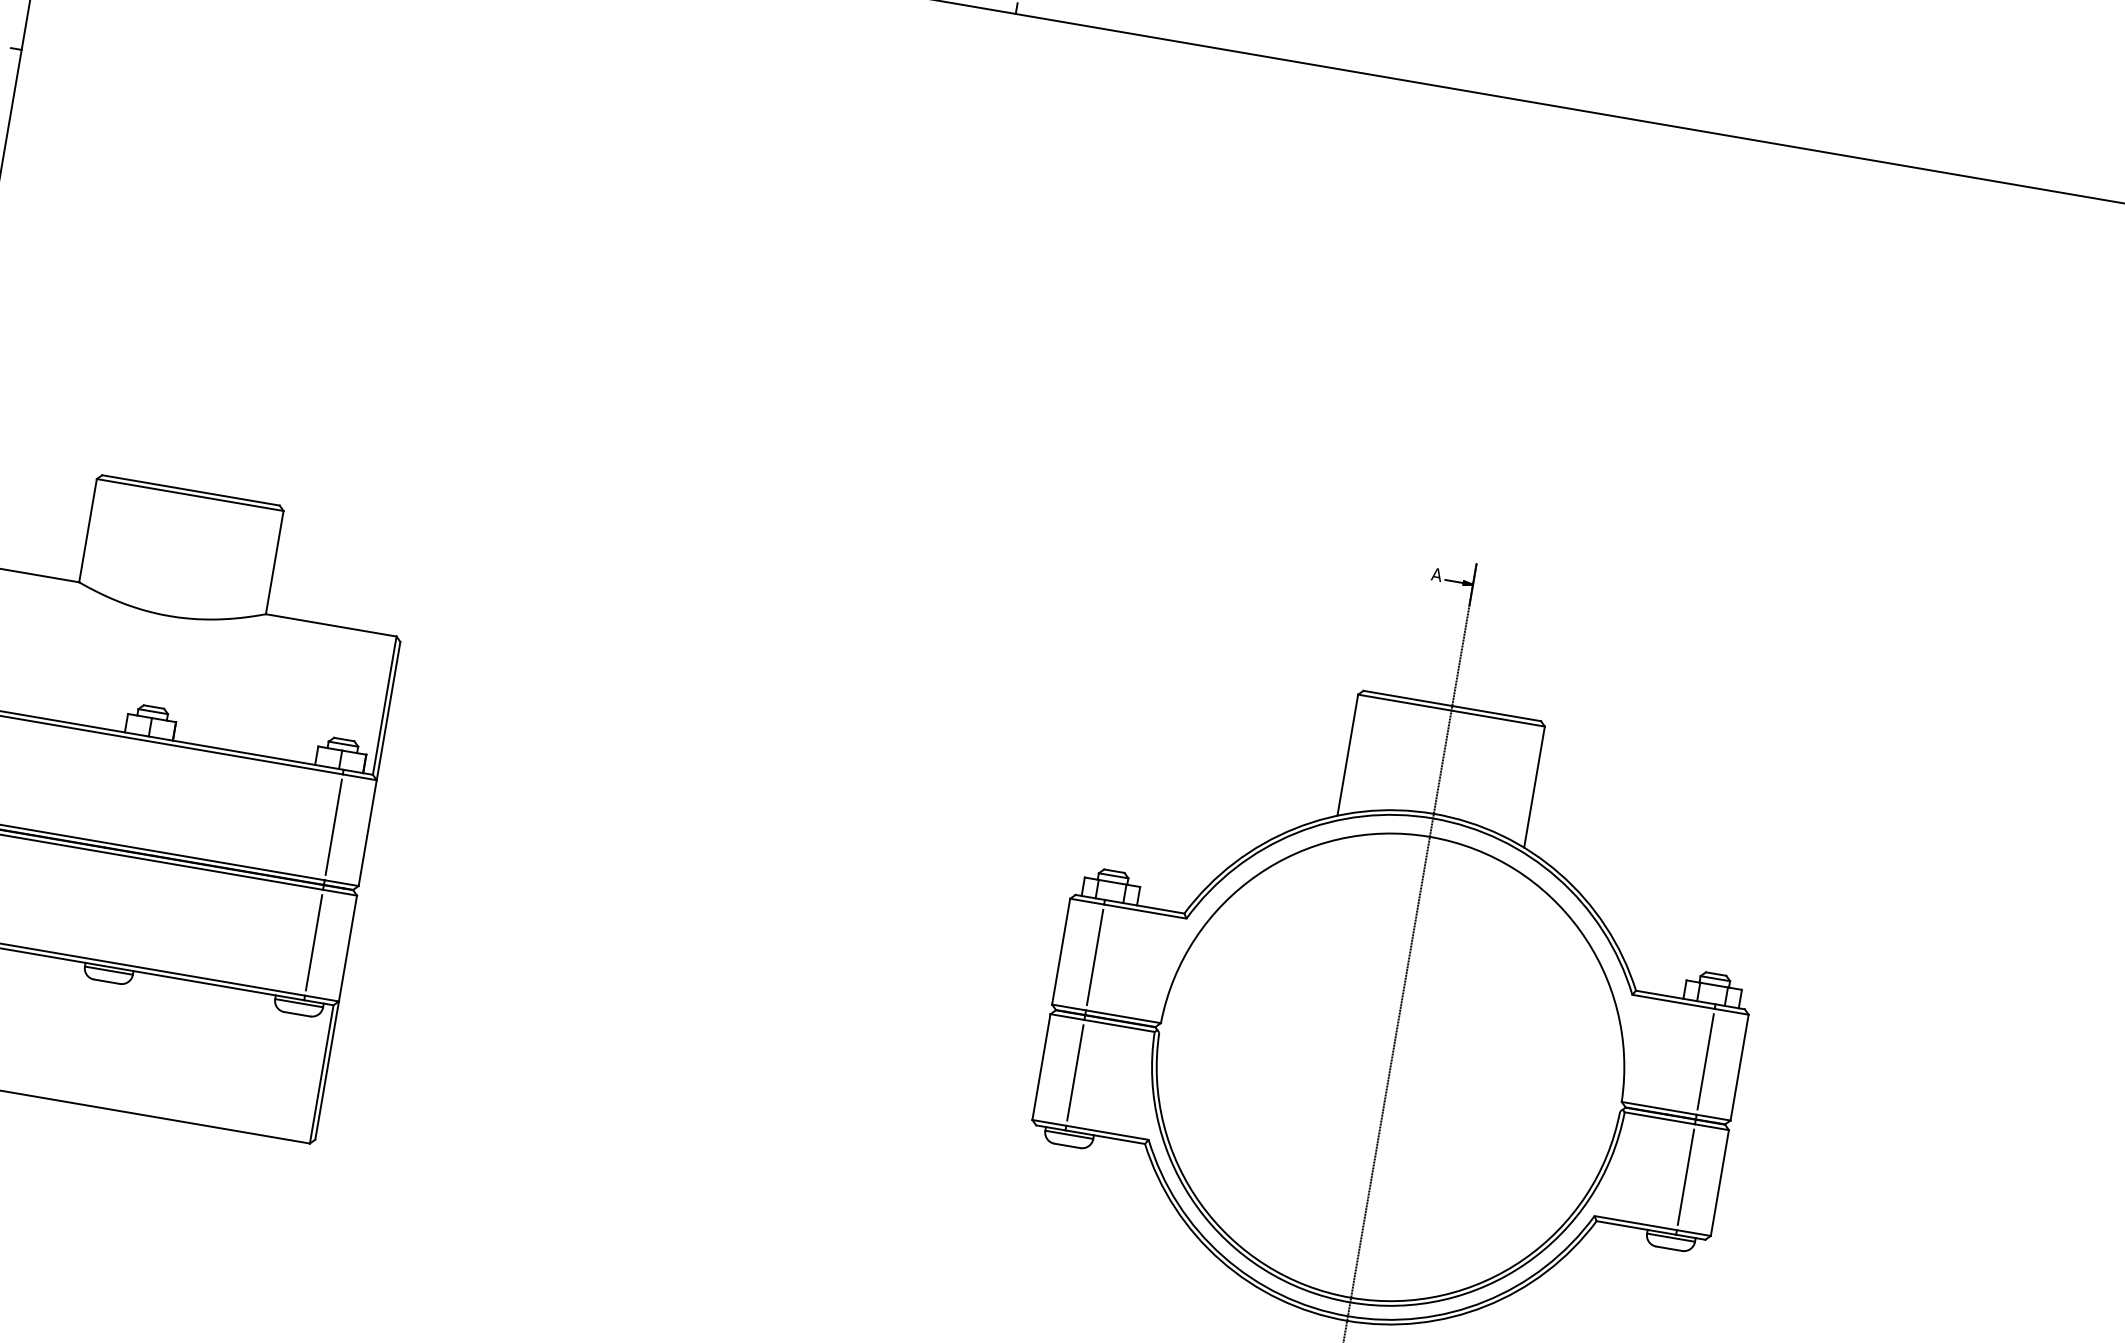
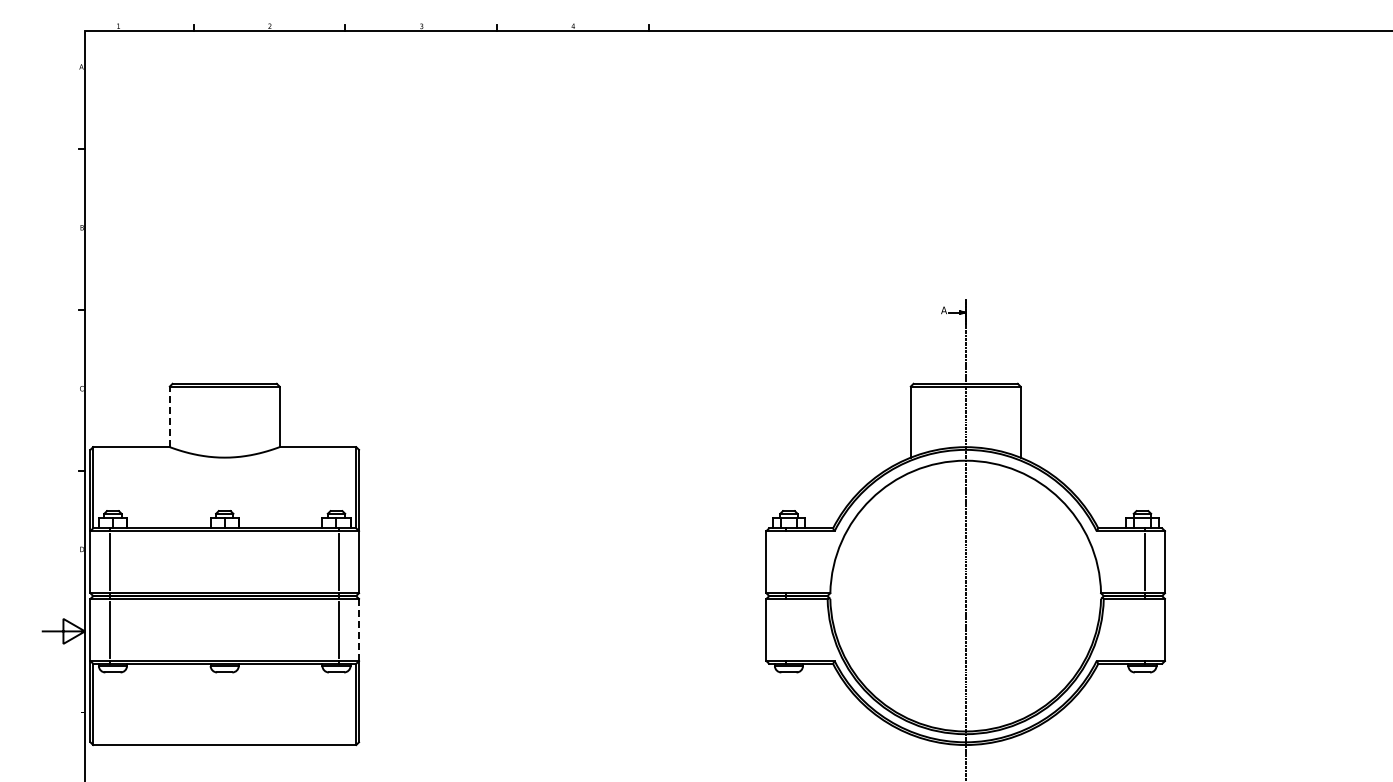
line: (87, 529) -> (169, 416), solid -> dashed
line: (348, 947) -> (359, 629), solid -> dashed
line: (1095, 958) -> (786, 562), removed
line: (1075, 1072) -> (786, 629), removed
line: (1686, 1176) -> (1145, 629), removed

